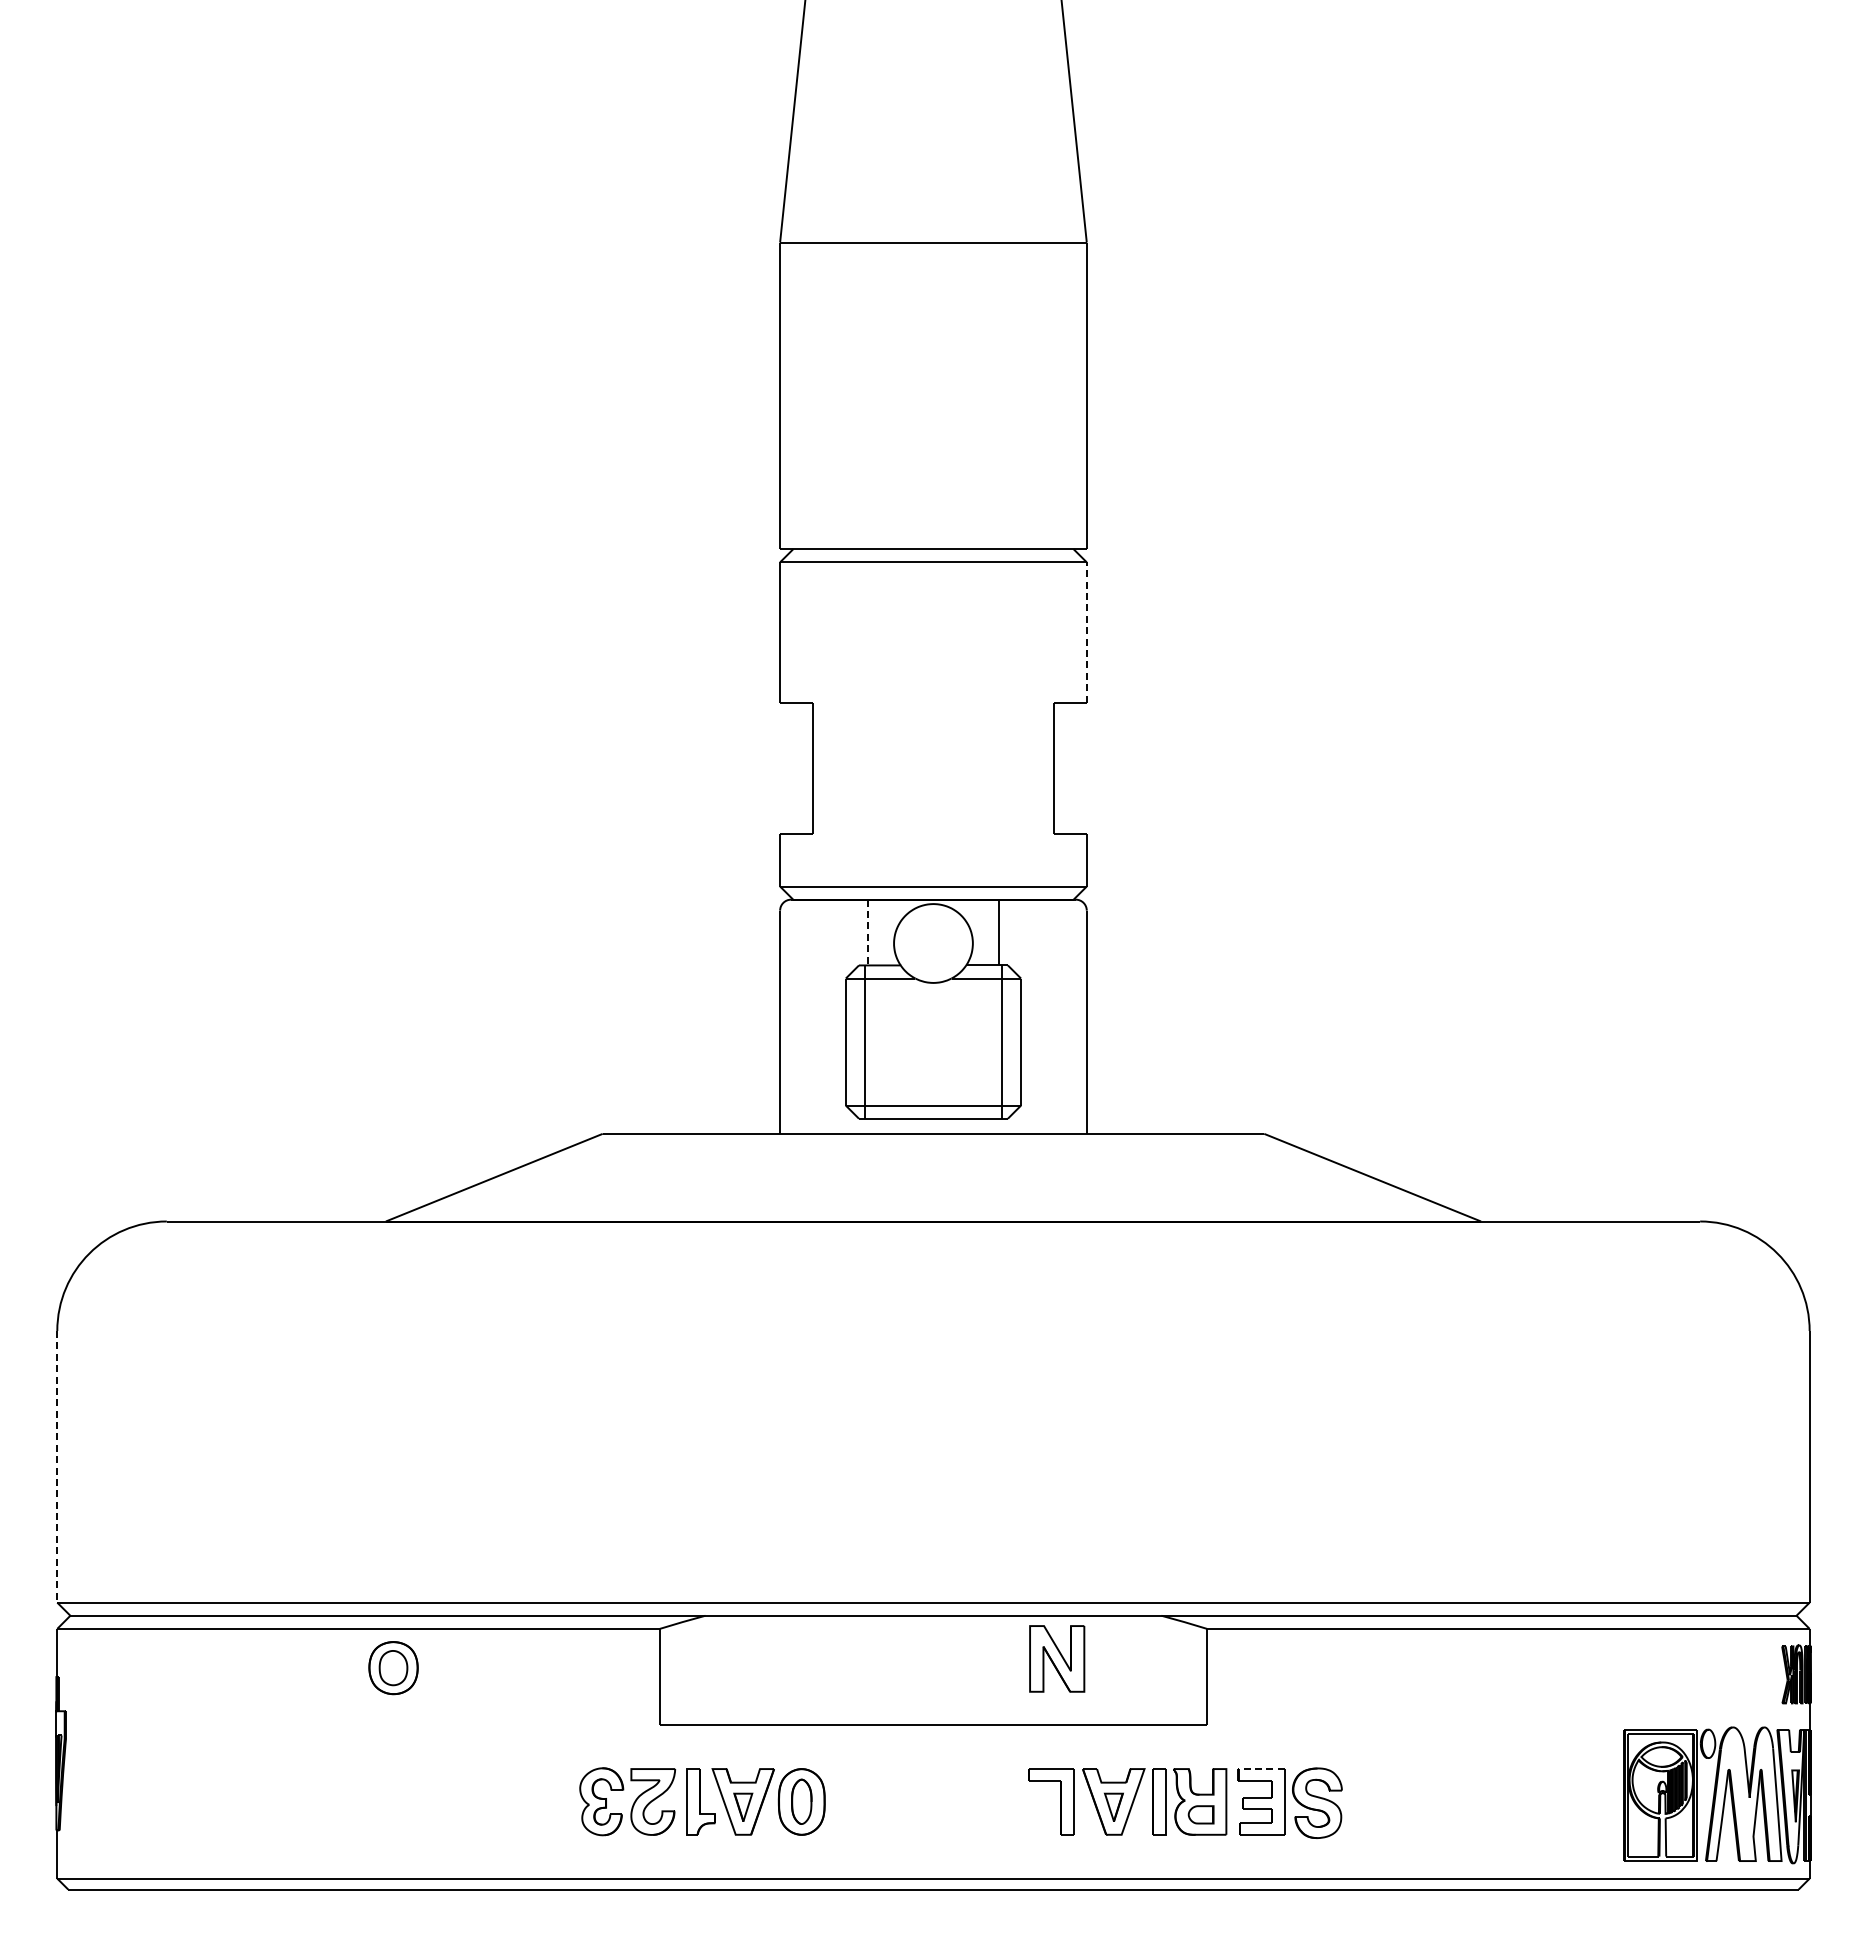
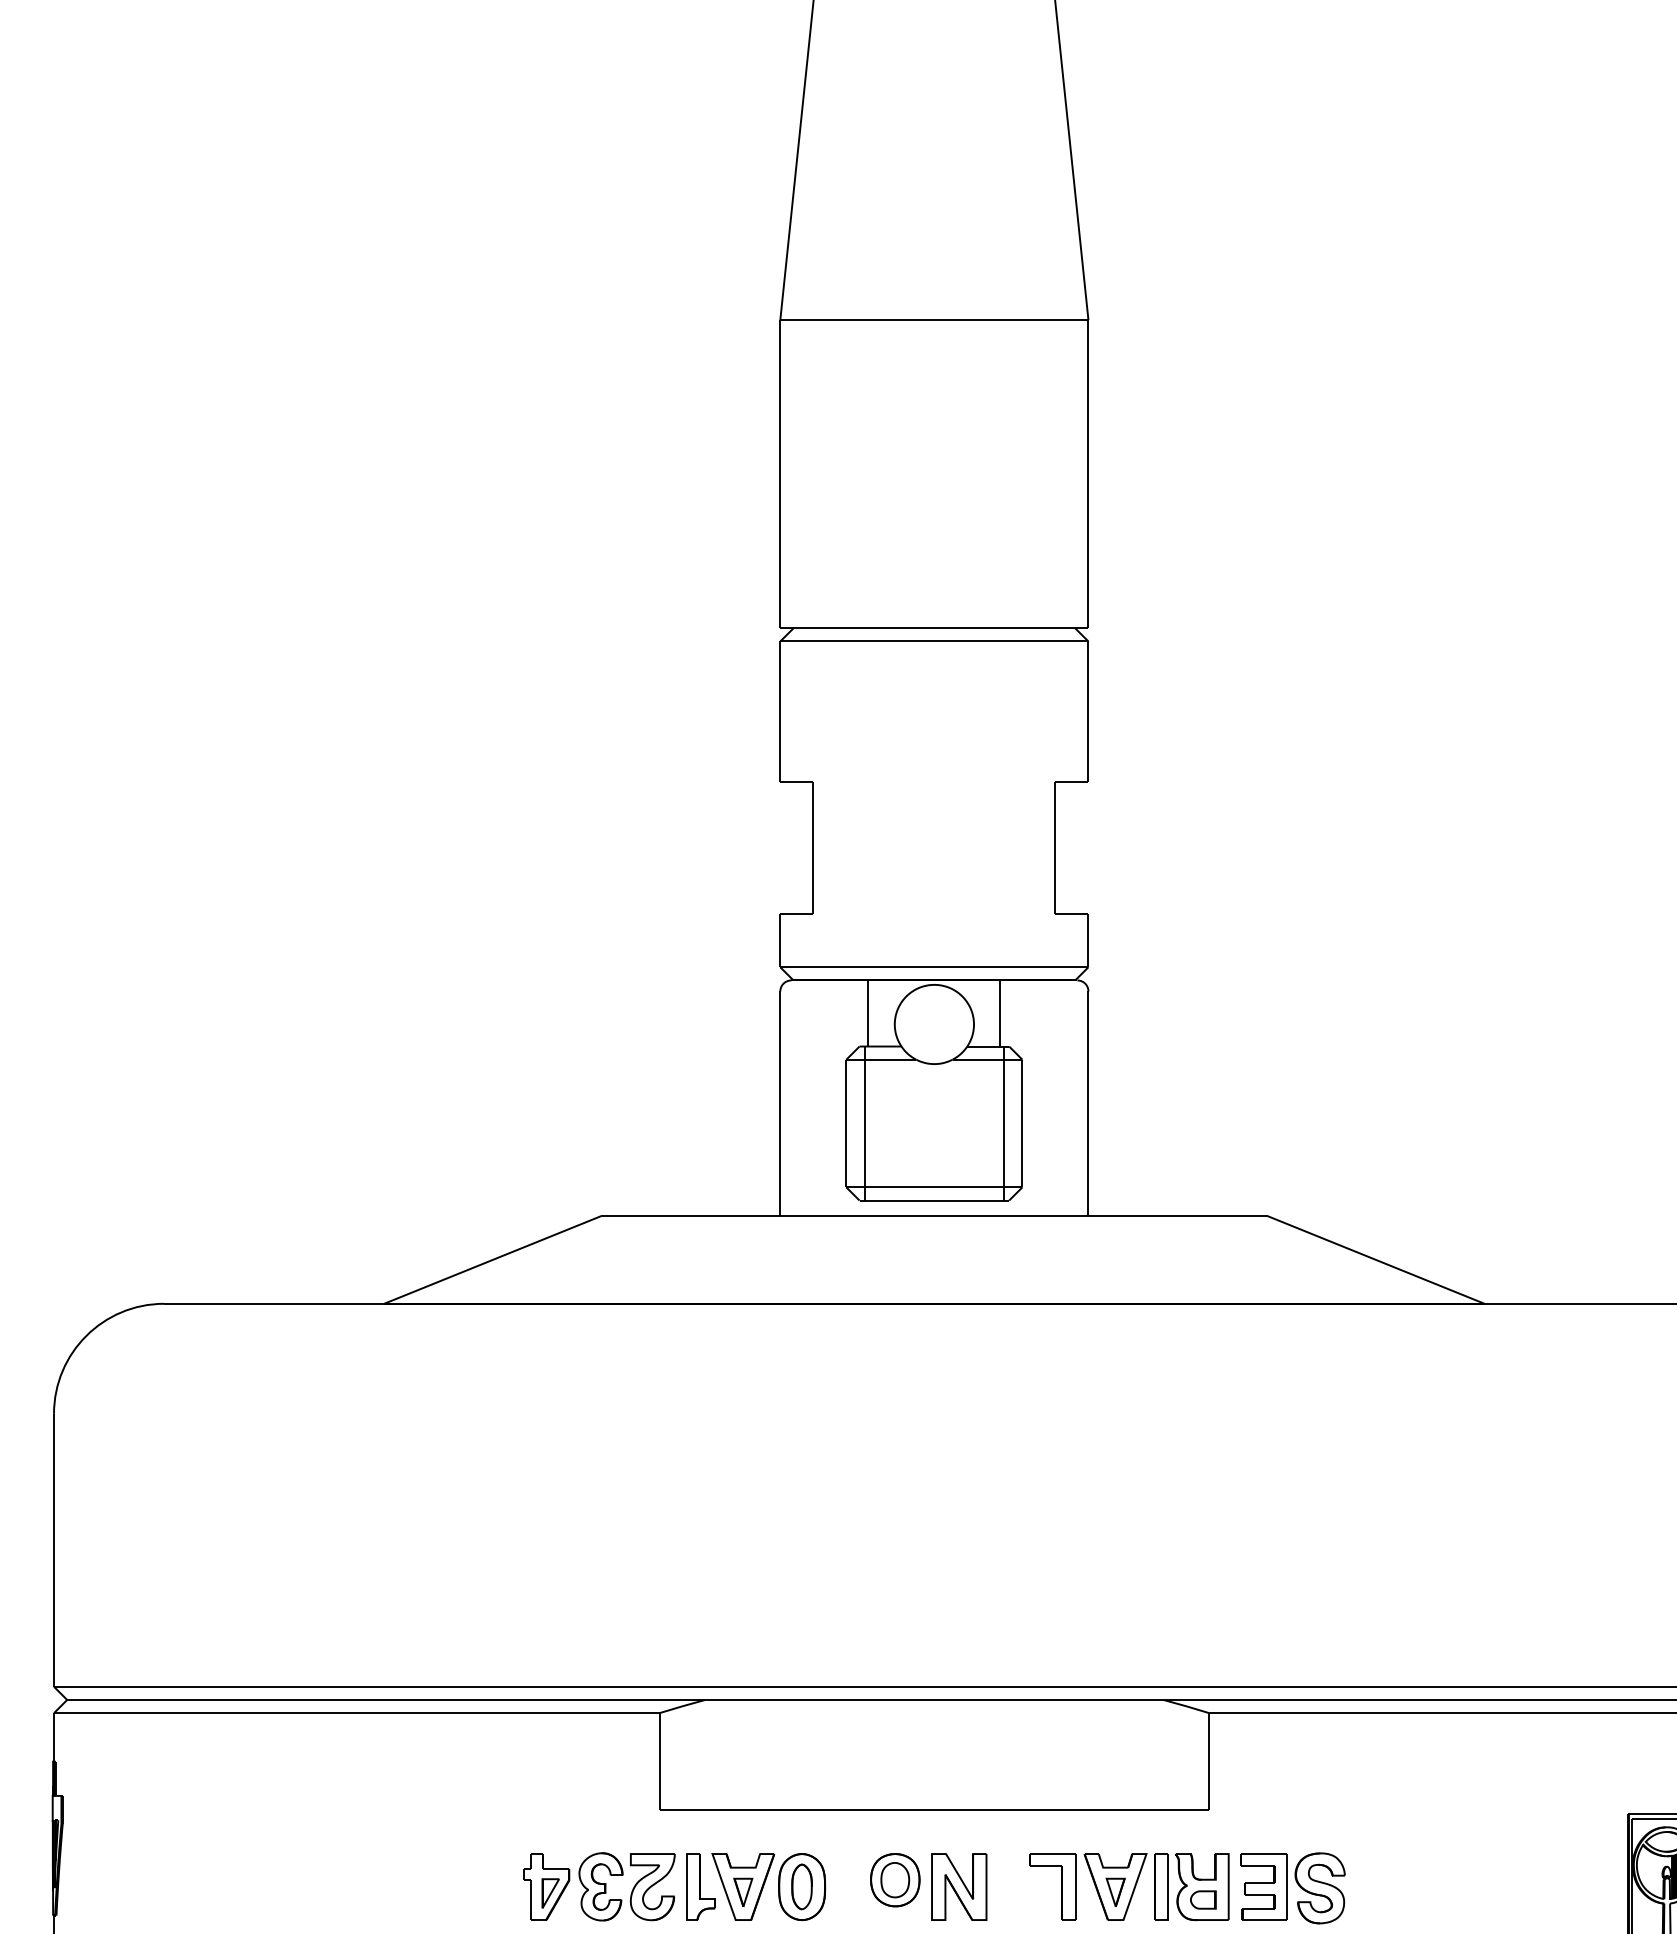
line: (1086, 631) -> (1088, 710), dashed -> solid
line: (867, 932) -> (868, 1013), dashed -> solid
line: (57, 1466) -> (54, 1549), dashed -> solid
part: (1057, 1658) -> (959, 1886), moved
part: (393, 1668) -> (895, 1880), moved
line: (1261, 1769) -> (1264, 1854), dashed -> solid
part: (547, 1801) -> (546, 1886), added

